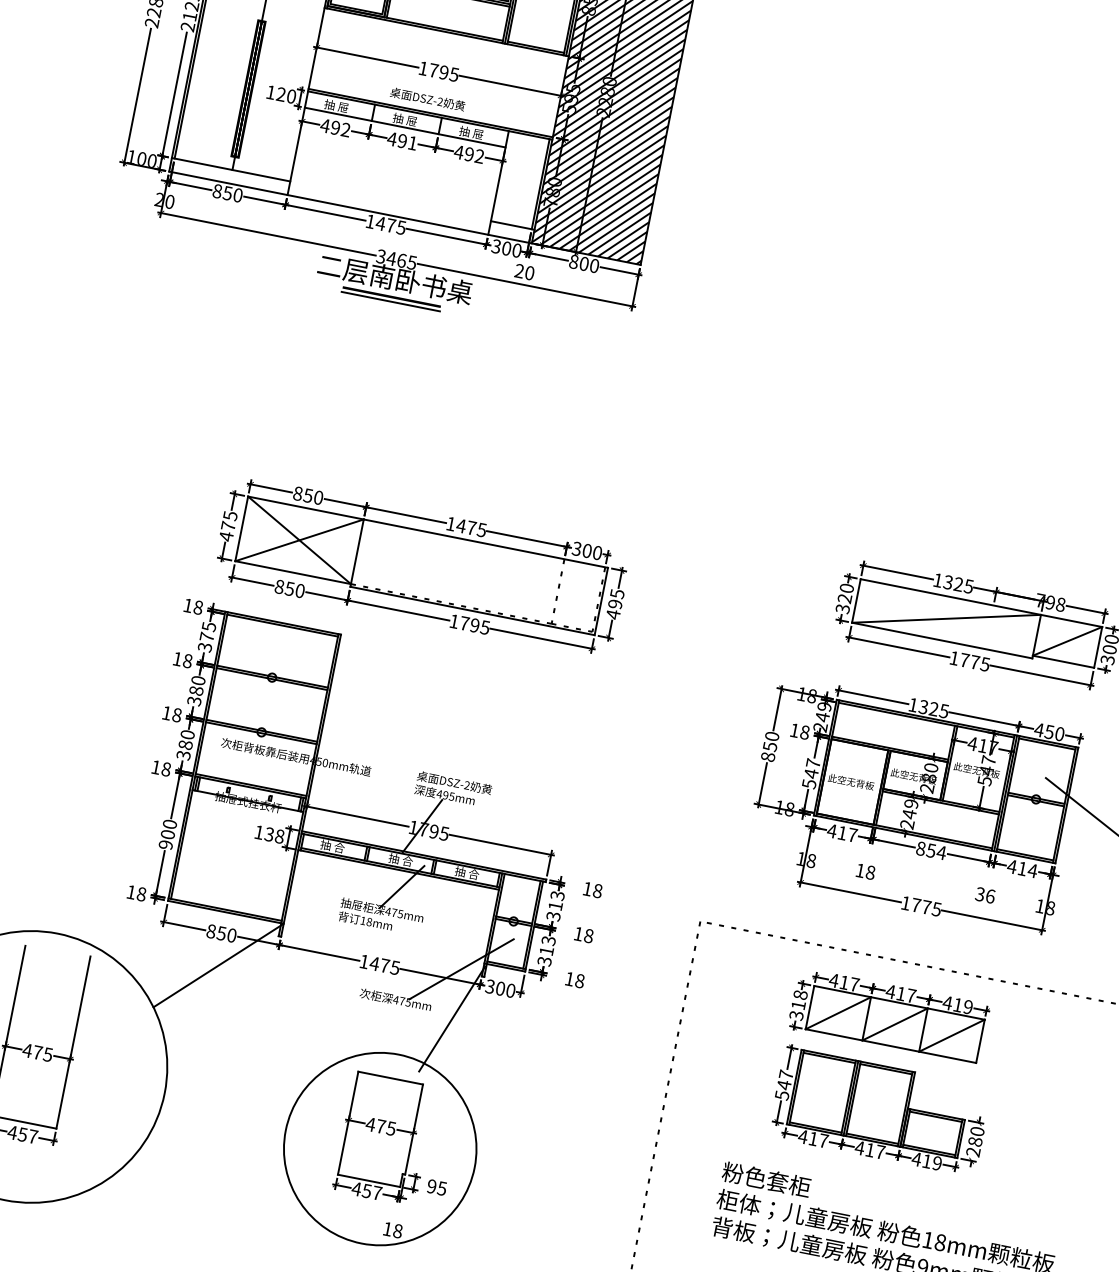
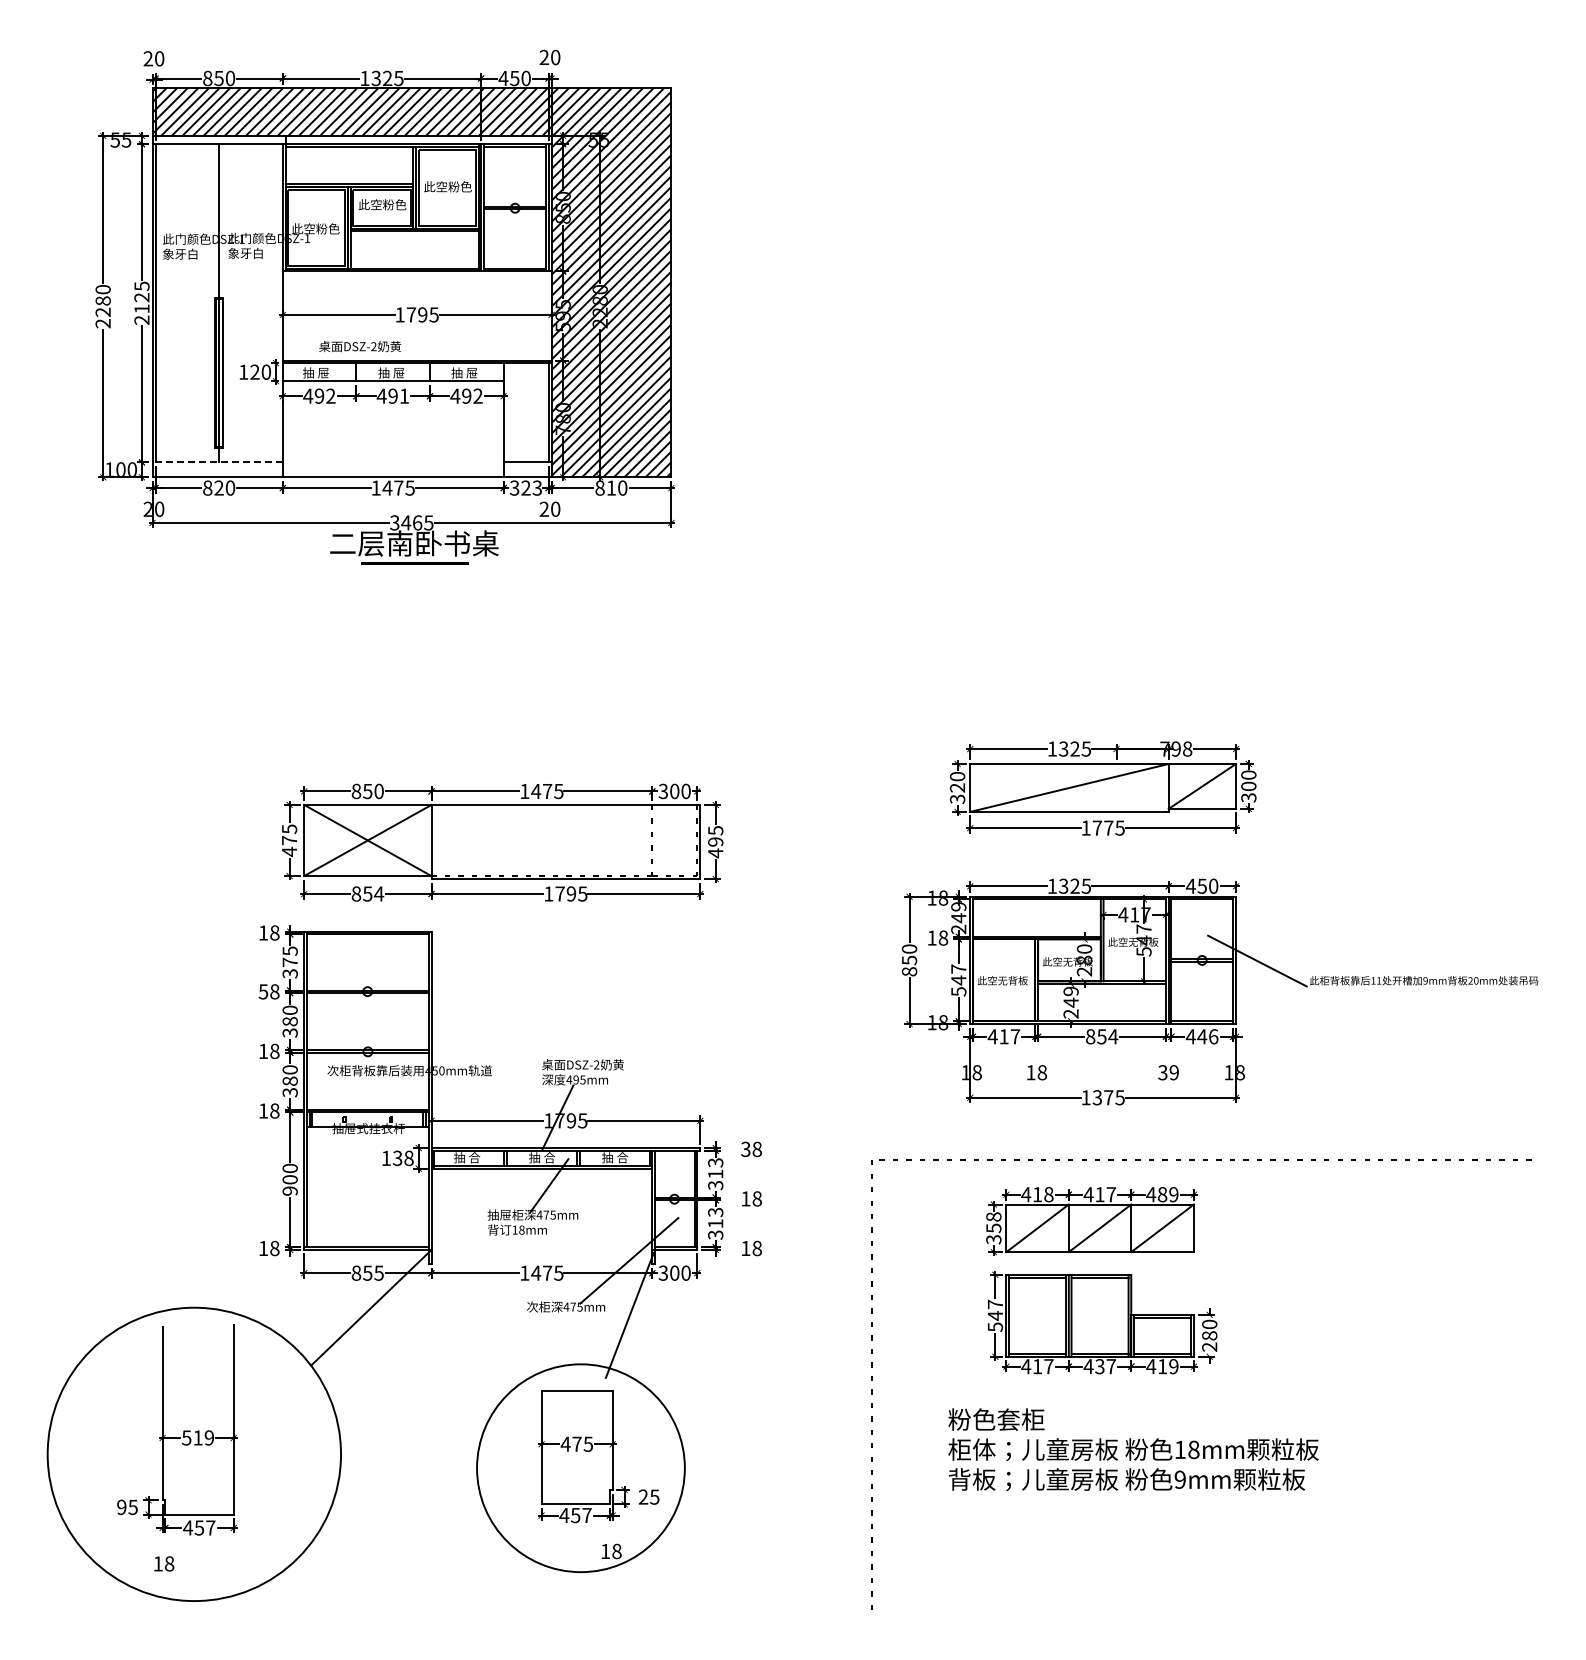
text: (428, 99) -> (360, 346), moved
line: (230, 169) -> (217, 462), solid -> dashed
text: (227, 192) -> (218, 487), 850 -> 820
text: (511, 249) -> (531, 487), 300 -> 323
text: (584, 263) -> (611, 487), 800 -> 810
line: (390, 301) -> (414, 568), removed
text: (300, 590) -> (379, 893), 850 -> 854
text: (177, 658) -> (263, 991), 18 -> 58
text: (1027, 869) -> (1207, 1036), 414 -> 446
text: (587, 889) -> (745, 1149), 18 -> 38
text: (990, 896) -> (1174, 1072), 36 -> 39
text: (916, 905) -> (1097, 1097), 1775 -> 1375
text: (231, 934) -> (378, 1272), 850 -> 855
text: (854, 984) -> (1048, 1194), 417 -> 418
text: (957, 1004) -> (1162, 1194), 419 -> 489
text: (798, 1005) -> (993, 1228), 318 -> 358
text: (37, 1052) -> (197, 1437), 475 -> 519
text: (869, 1149) -> (1099, 1366), 417 -> 437
text: (431, 1186) -> (643, 1496), 95 -> 25

